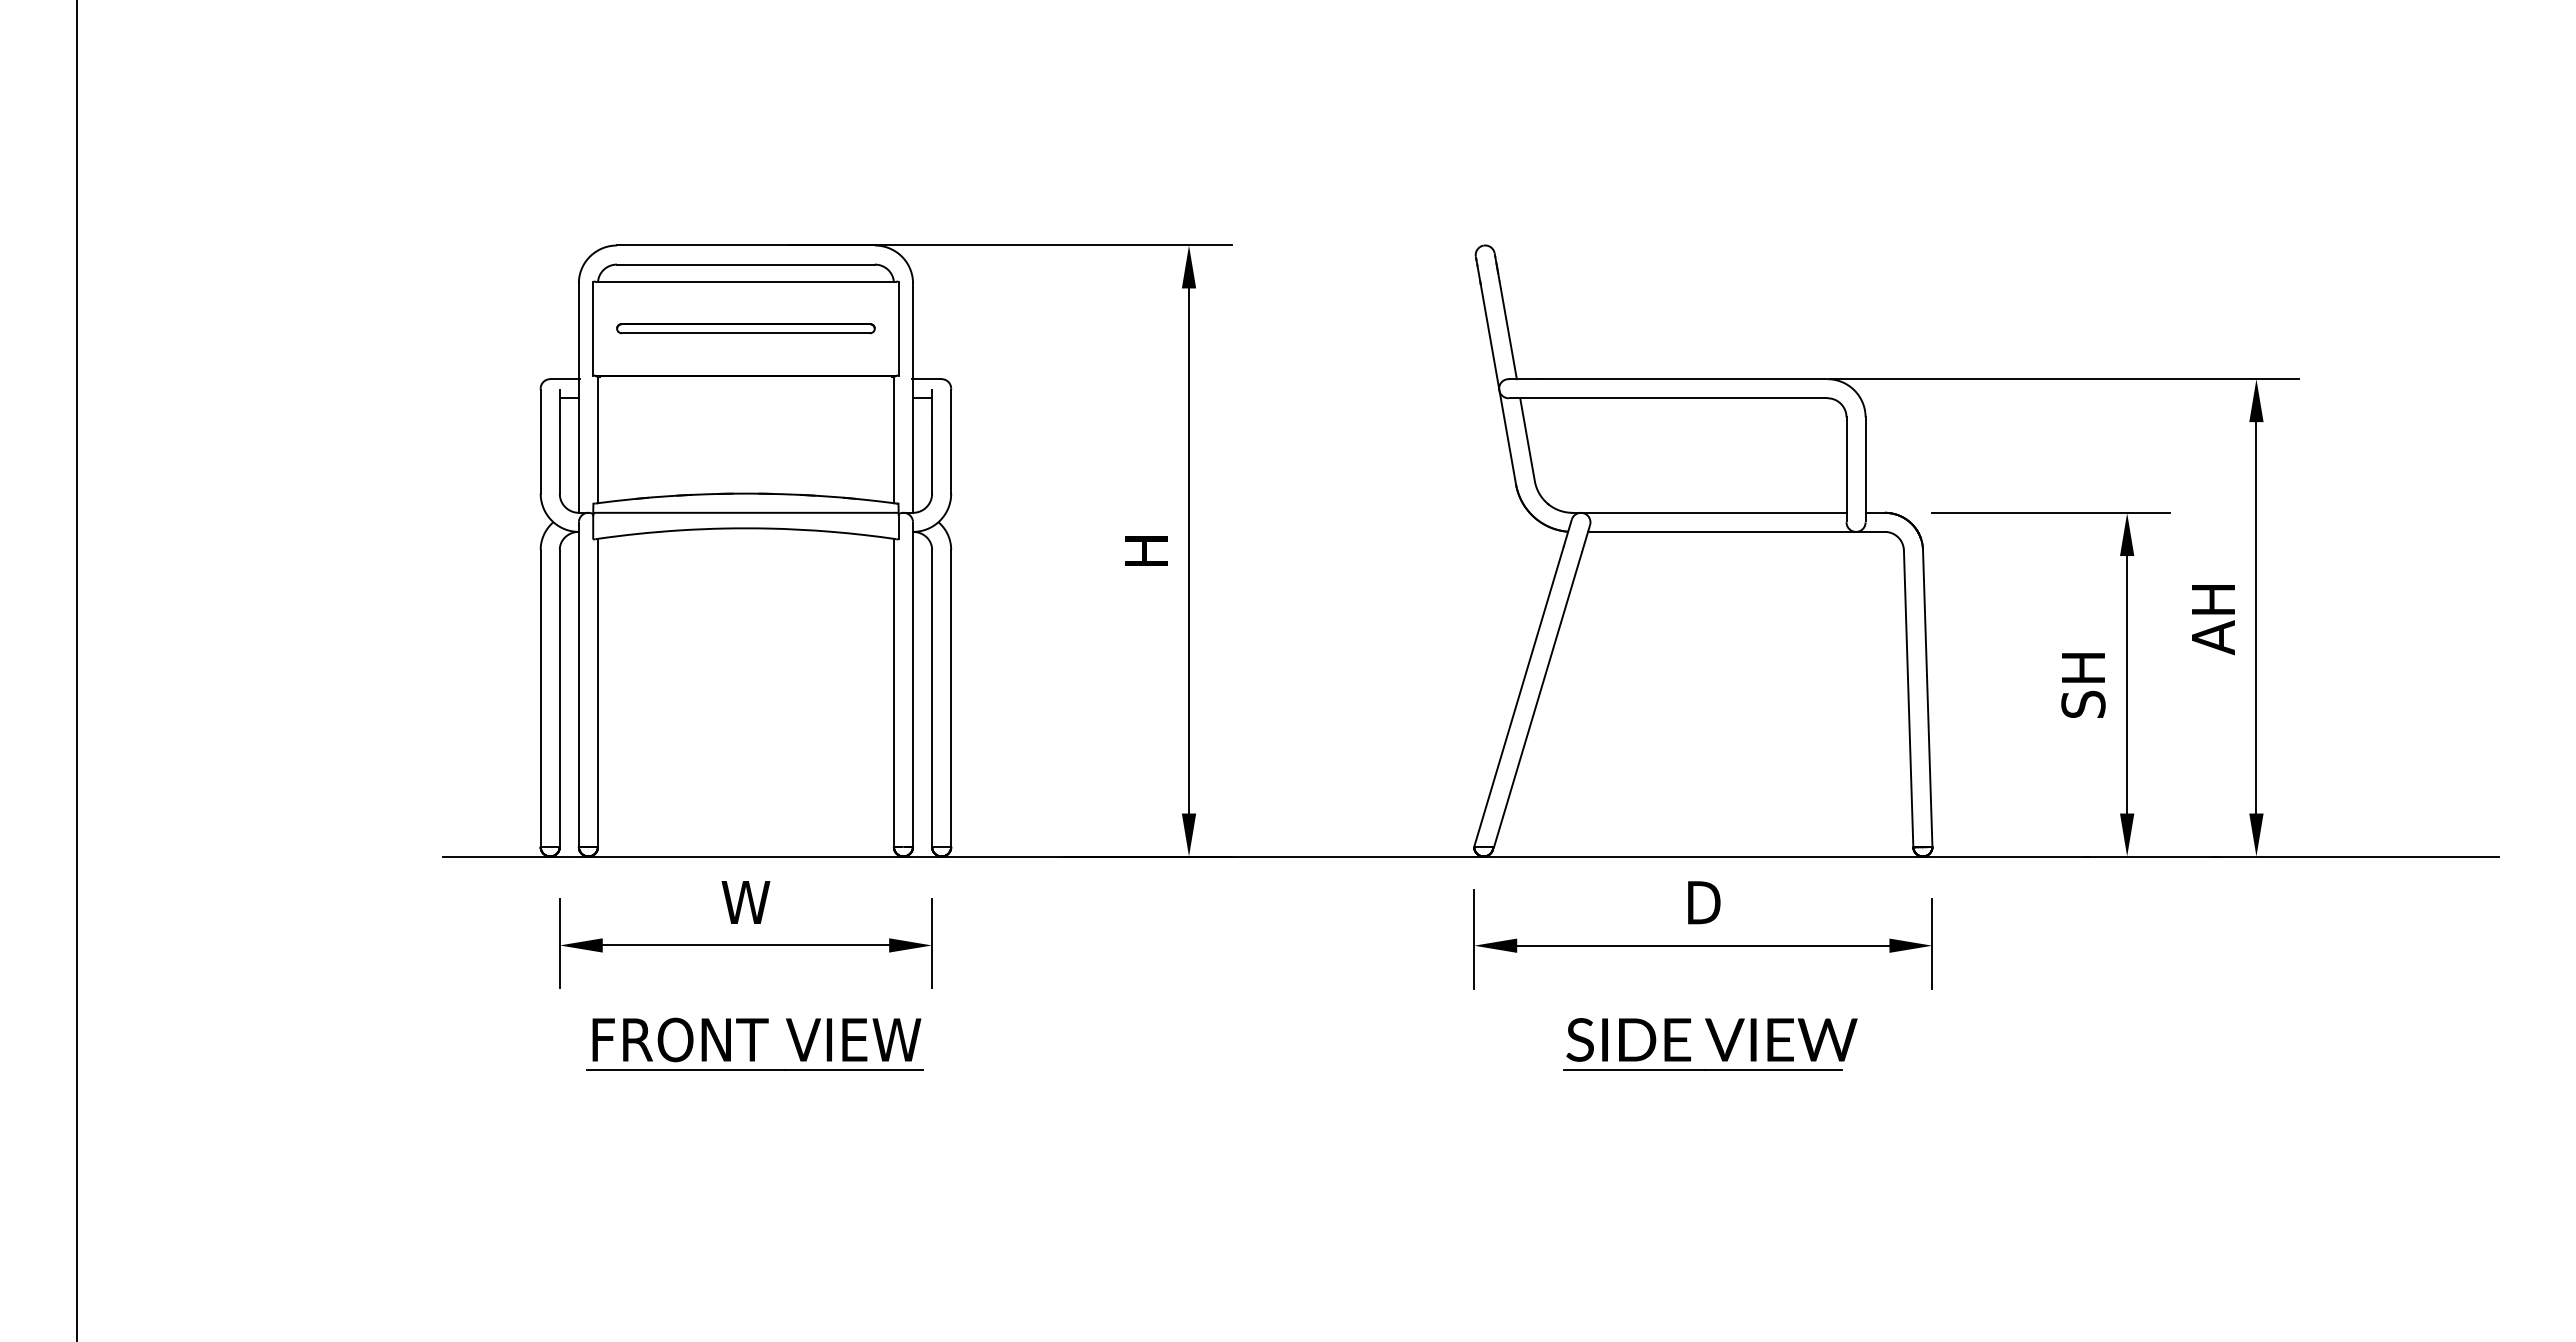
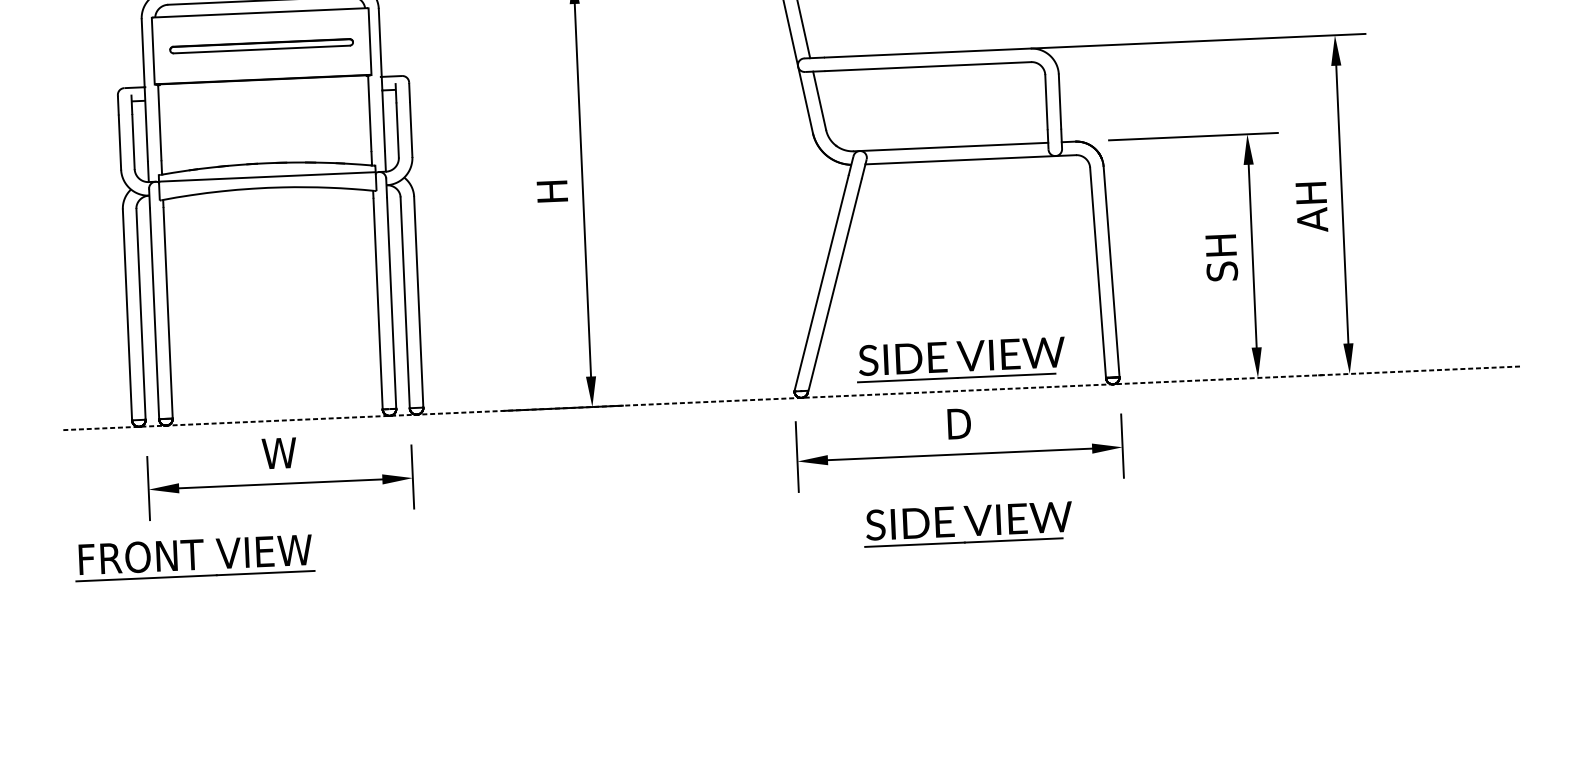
part: (1710, 812) -> (961, 359), added
line: (1471, 856) -> (792, 398), solid -> dashed
part: (754, 1043) -> (194, 557), moved

